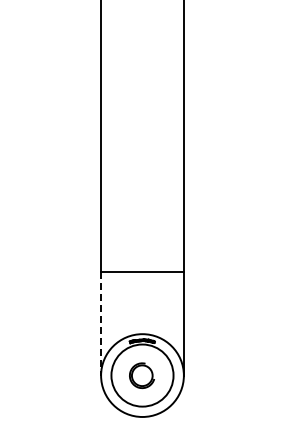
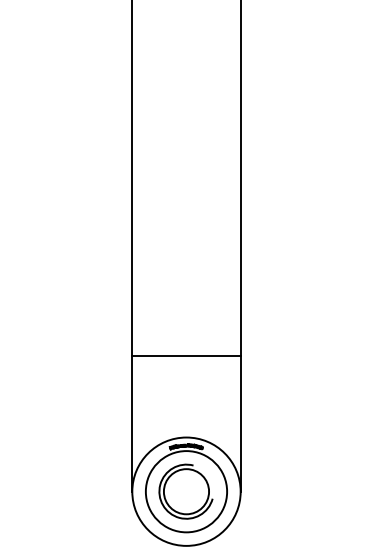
line: (101, 323) -> (132, 423), dashed -> solid
part: (141, 375) -> (185, 491), size x1.67

